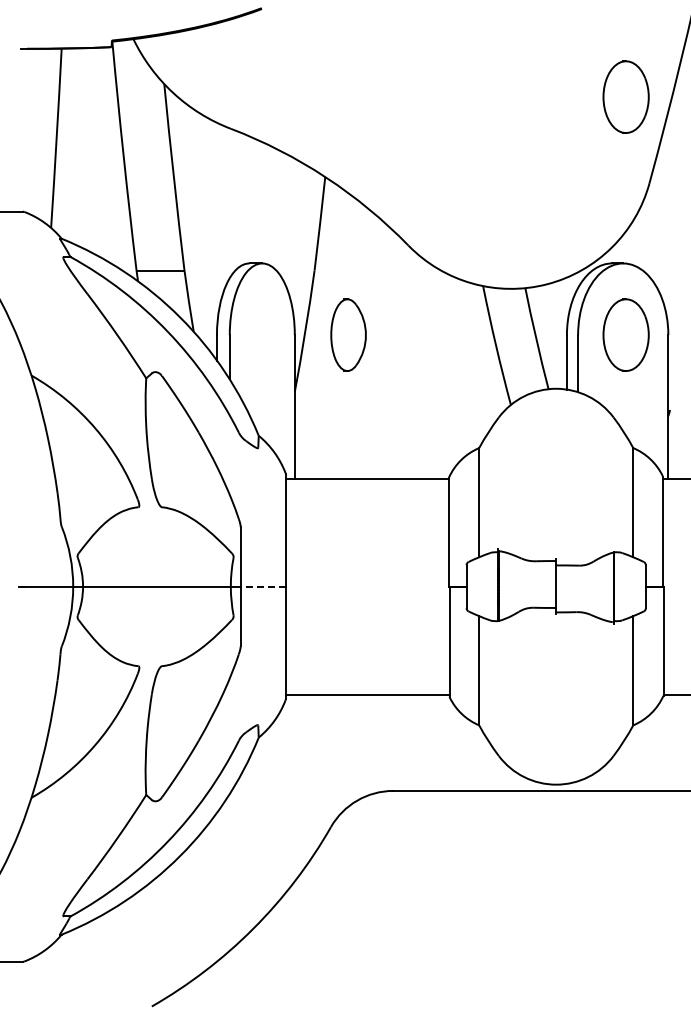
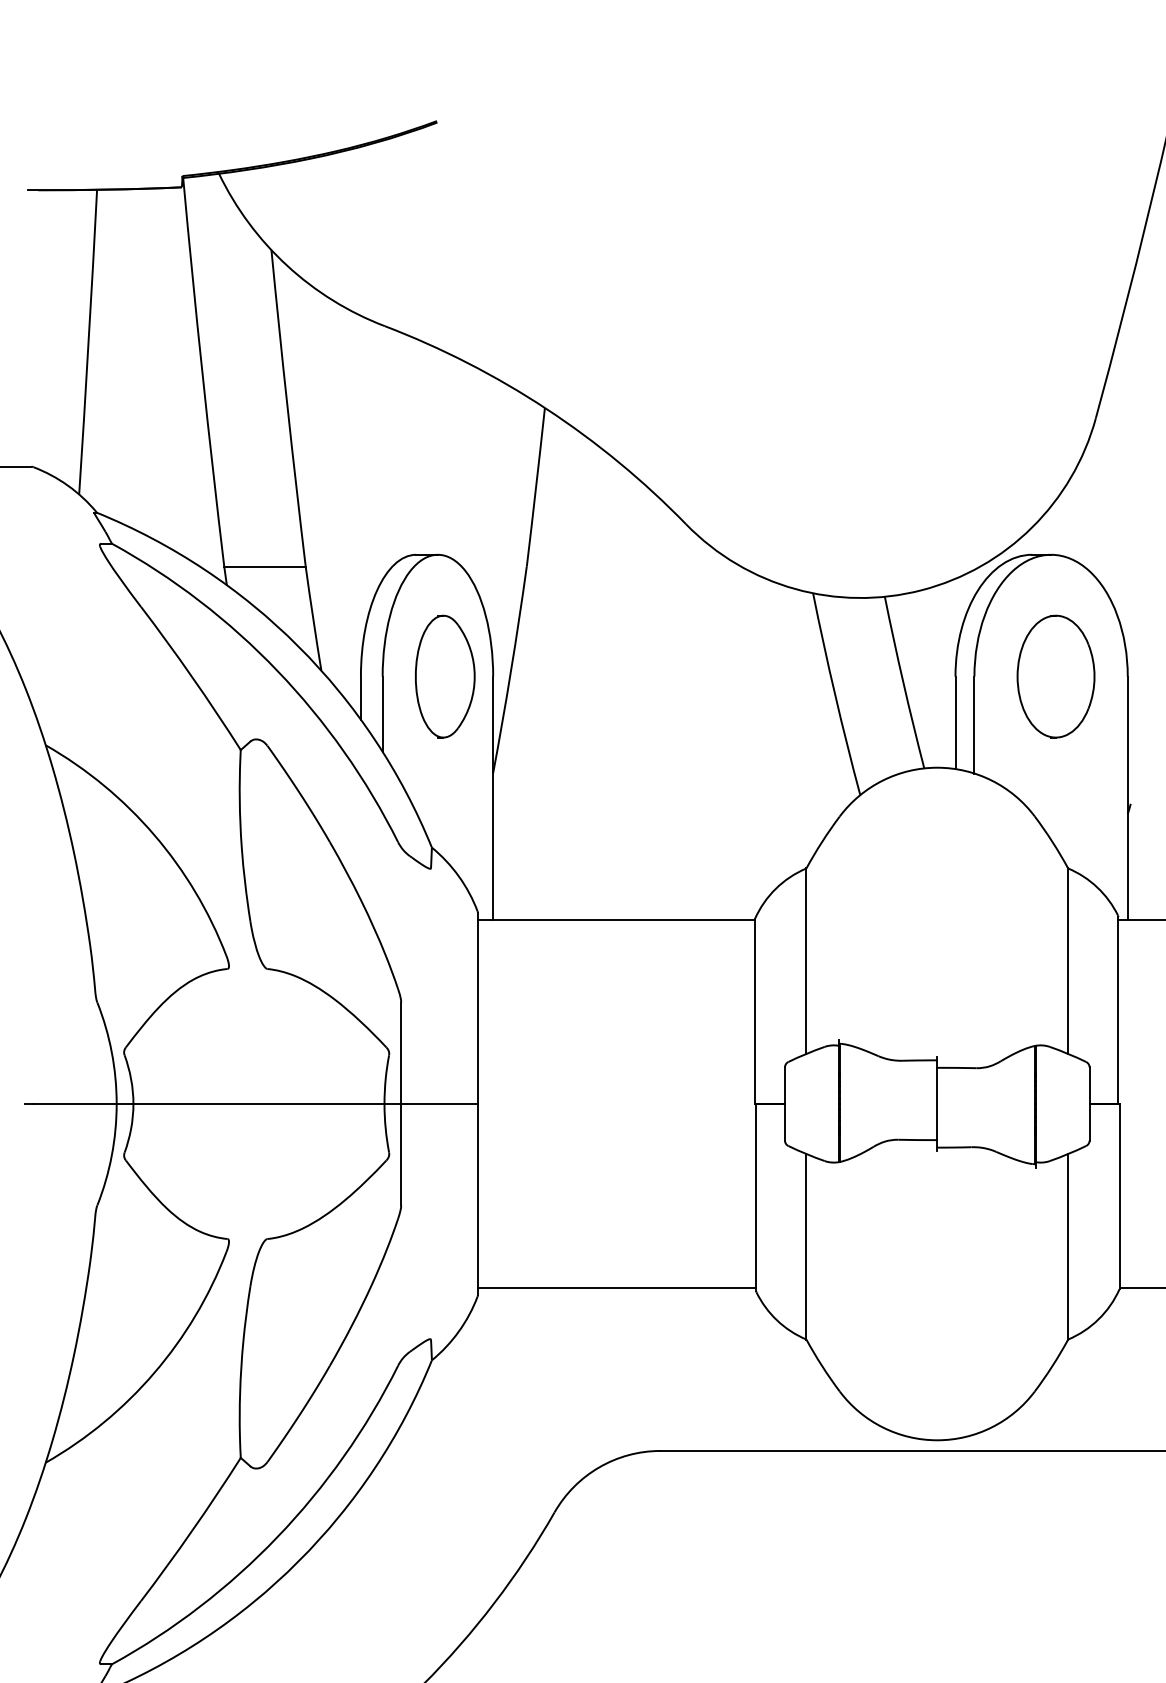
part: (625, 96) -> (1054, 271), removed
part: (348, 334) -> (445, 675), moved
line: (262, 586) -> (438, 1103), dashed -> solid

